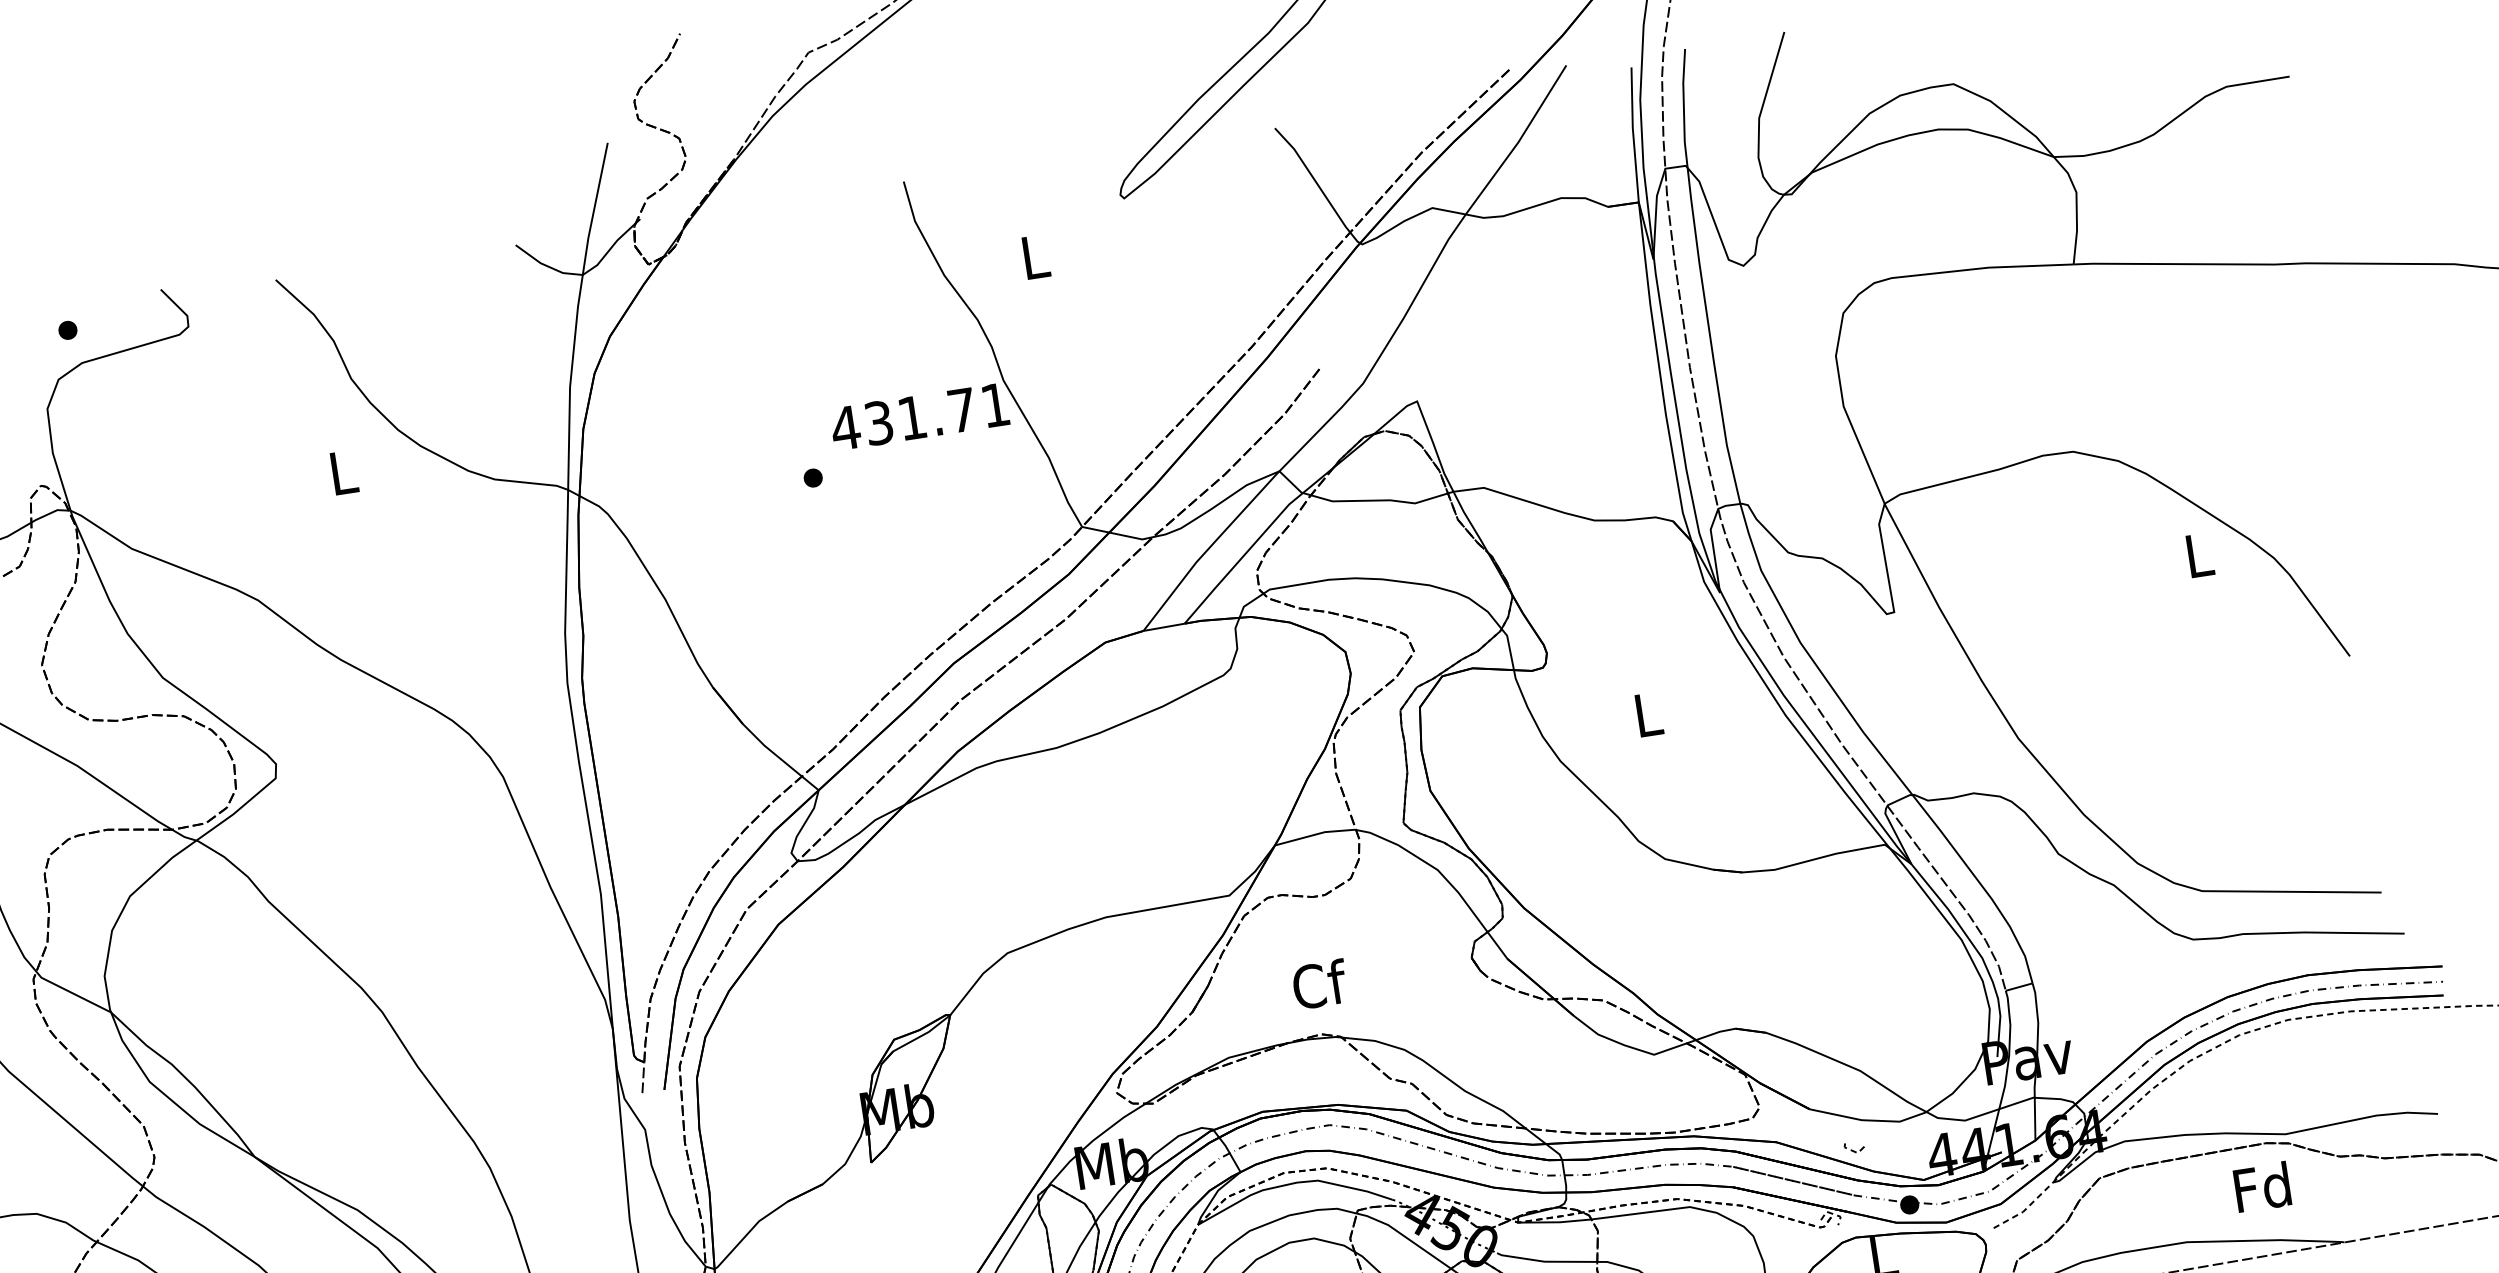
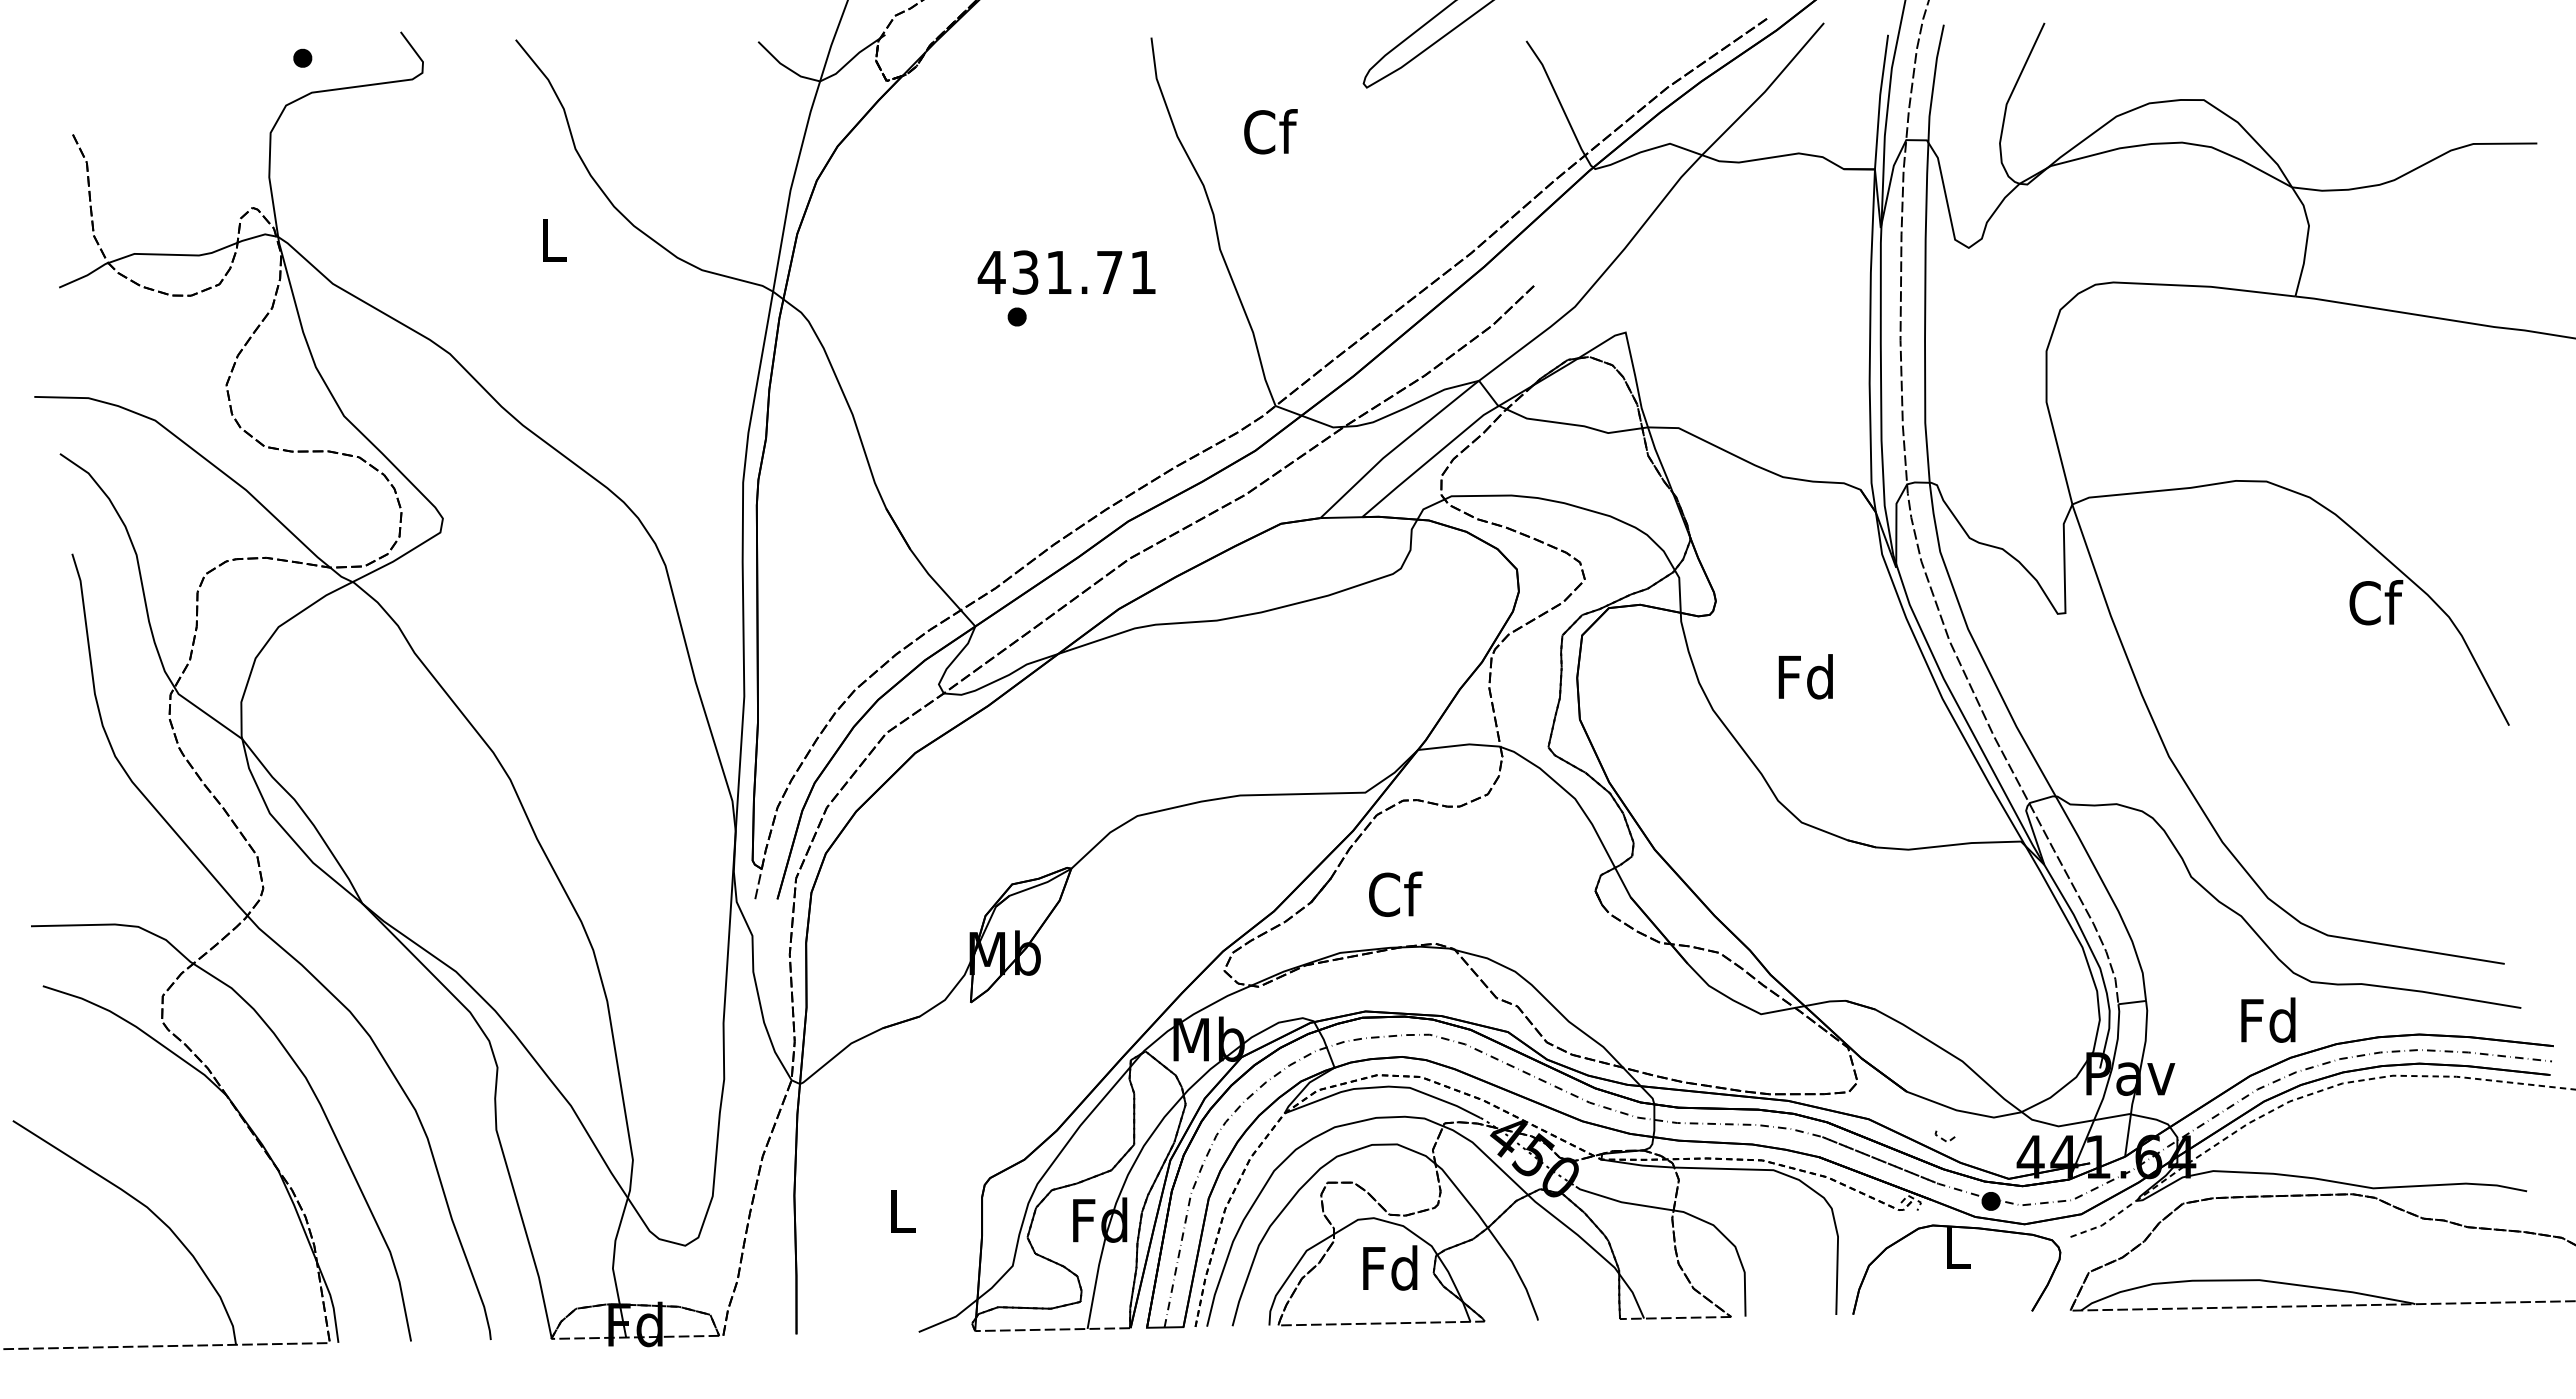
text: (1035, 256) -> (1270, 131), L -> Cf
text: (919, 416) -> (1066, 272), moved
text: (2200, 554) -> (2376, 602), L -> Cf
text: (1646, 714) -> (1805, 676), L -> Fd
text: (1319, 983) -> (1395, 893), moved
text: (2262, 1186) -> (2268, 1019), moved

